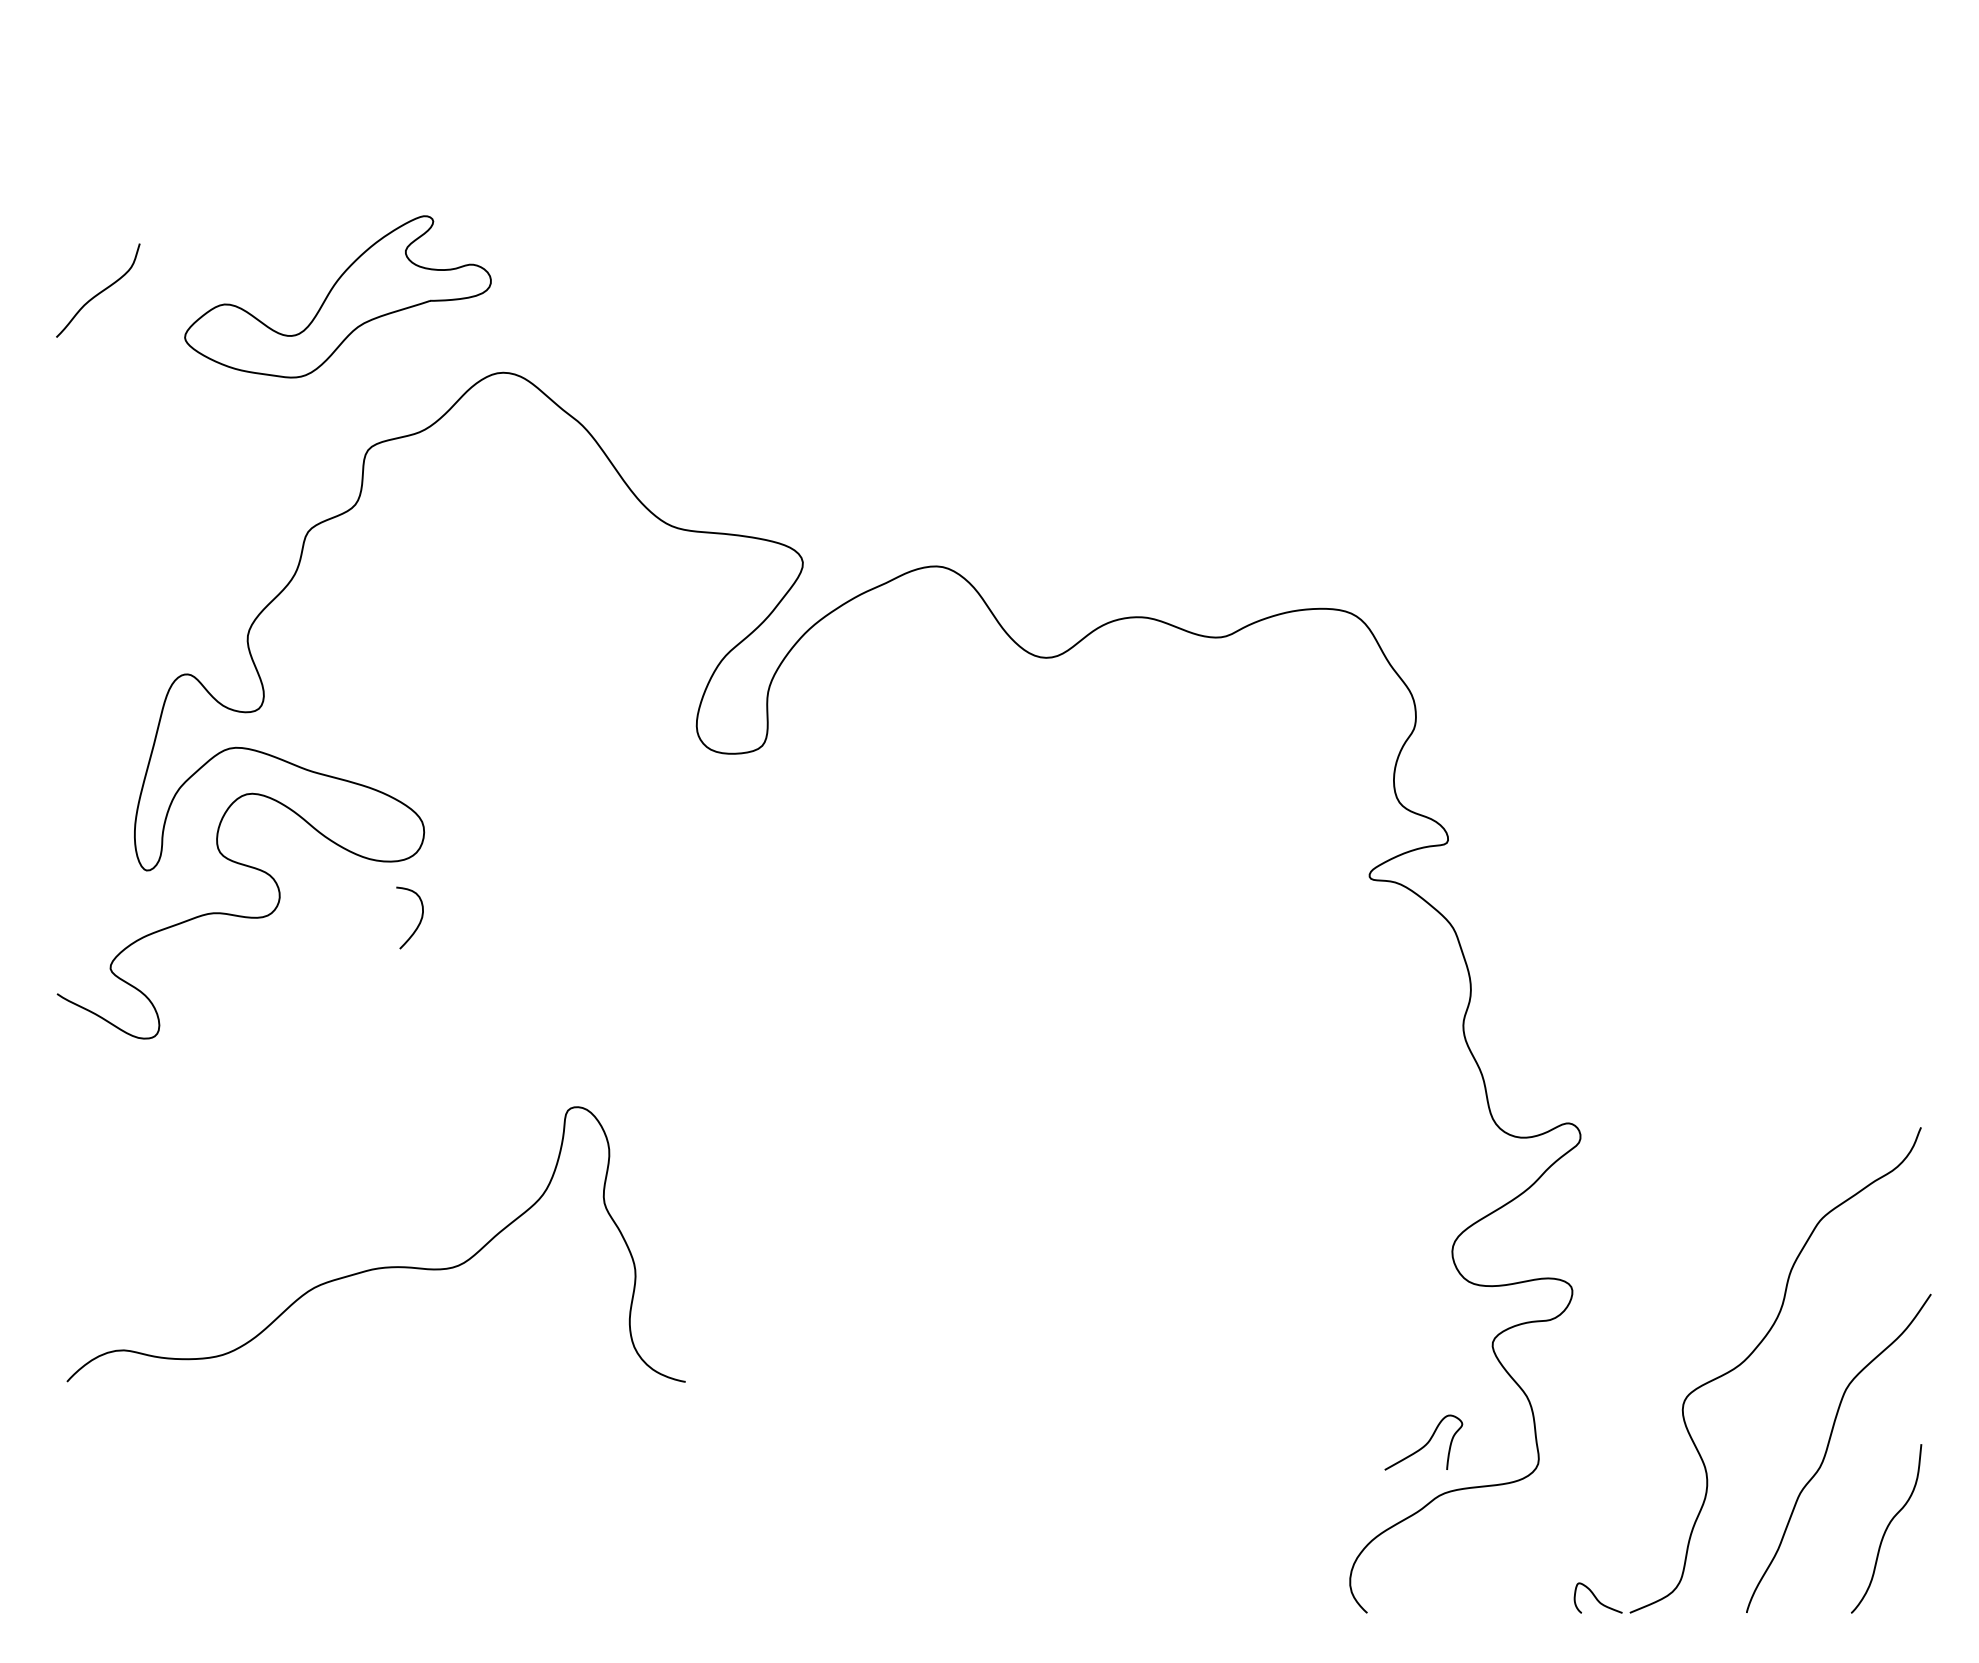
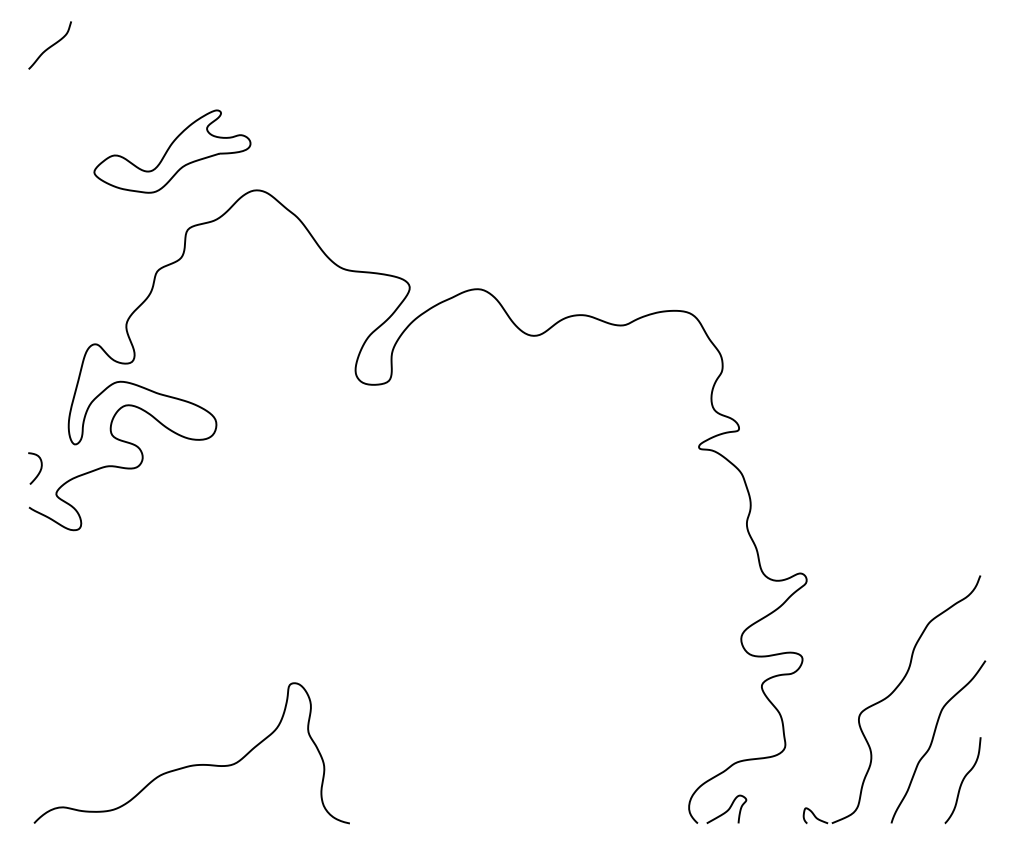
curve: (99, 290) -> (50, 45), moved
curve: (418, 921) -> (39, 470), moved
curve: (375, 1266) -> (191, 764), moved
curve: (1425, 1442) -> (727, 809), moved

